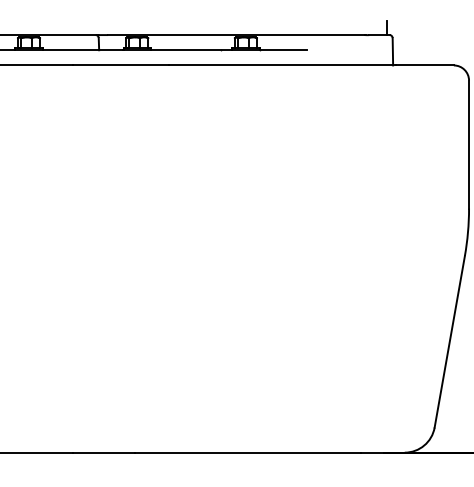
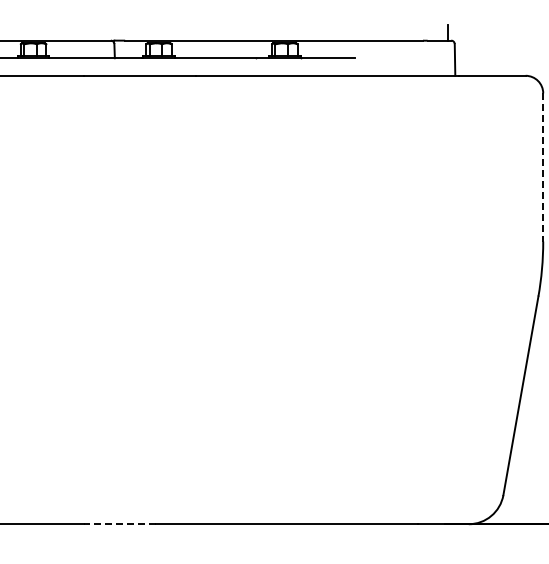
line: (469, 144) -> (543, 167), solid -> dashed
line: (103, 452) -> (119, 524), solid -> dashed

